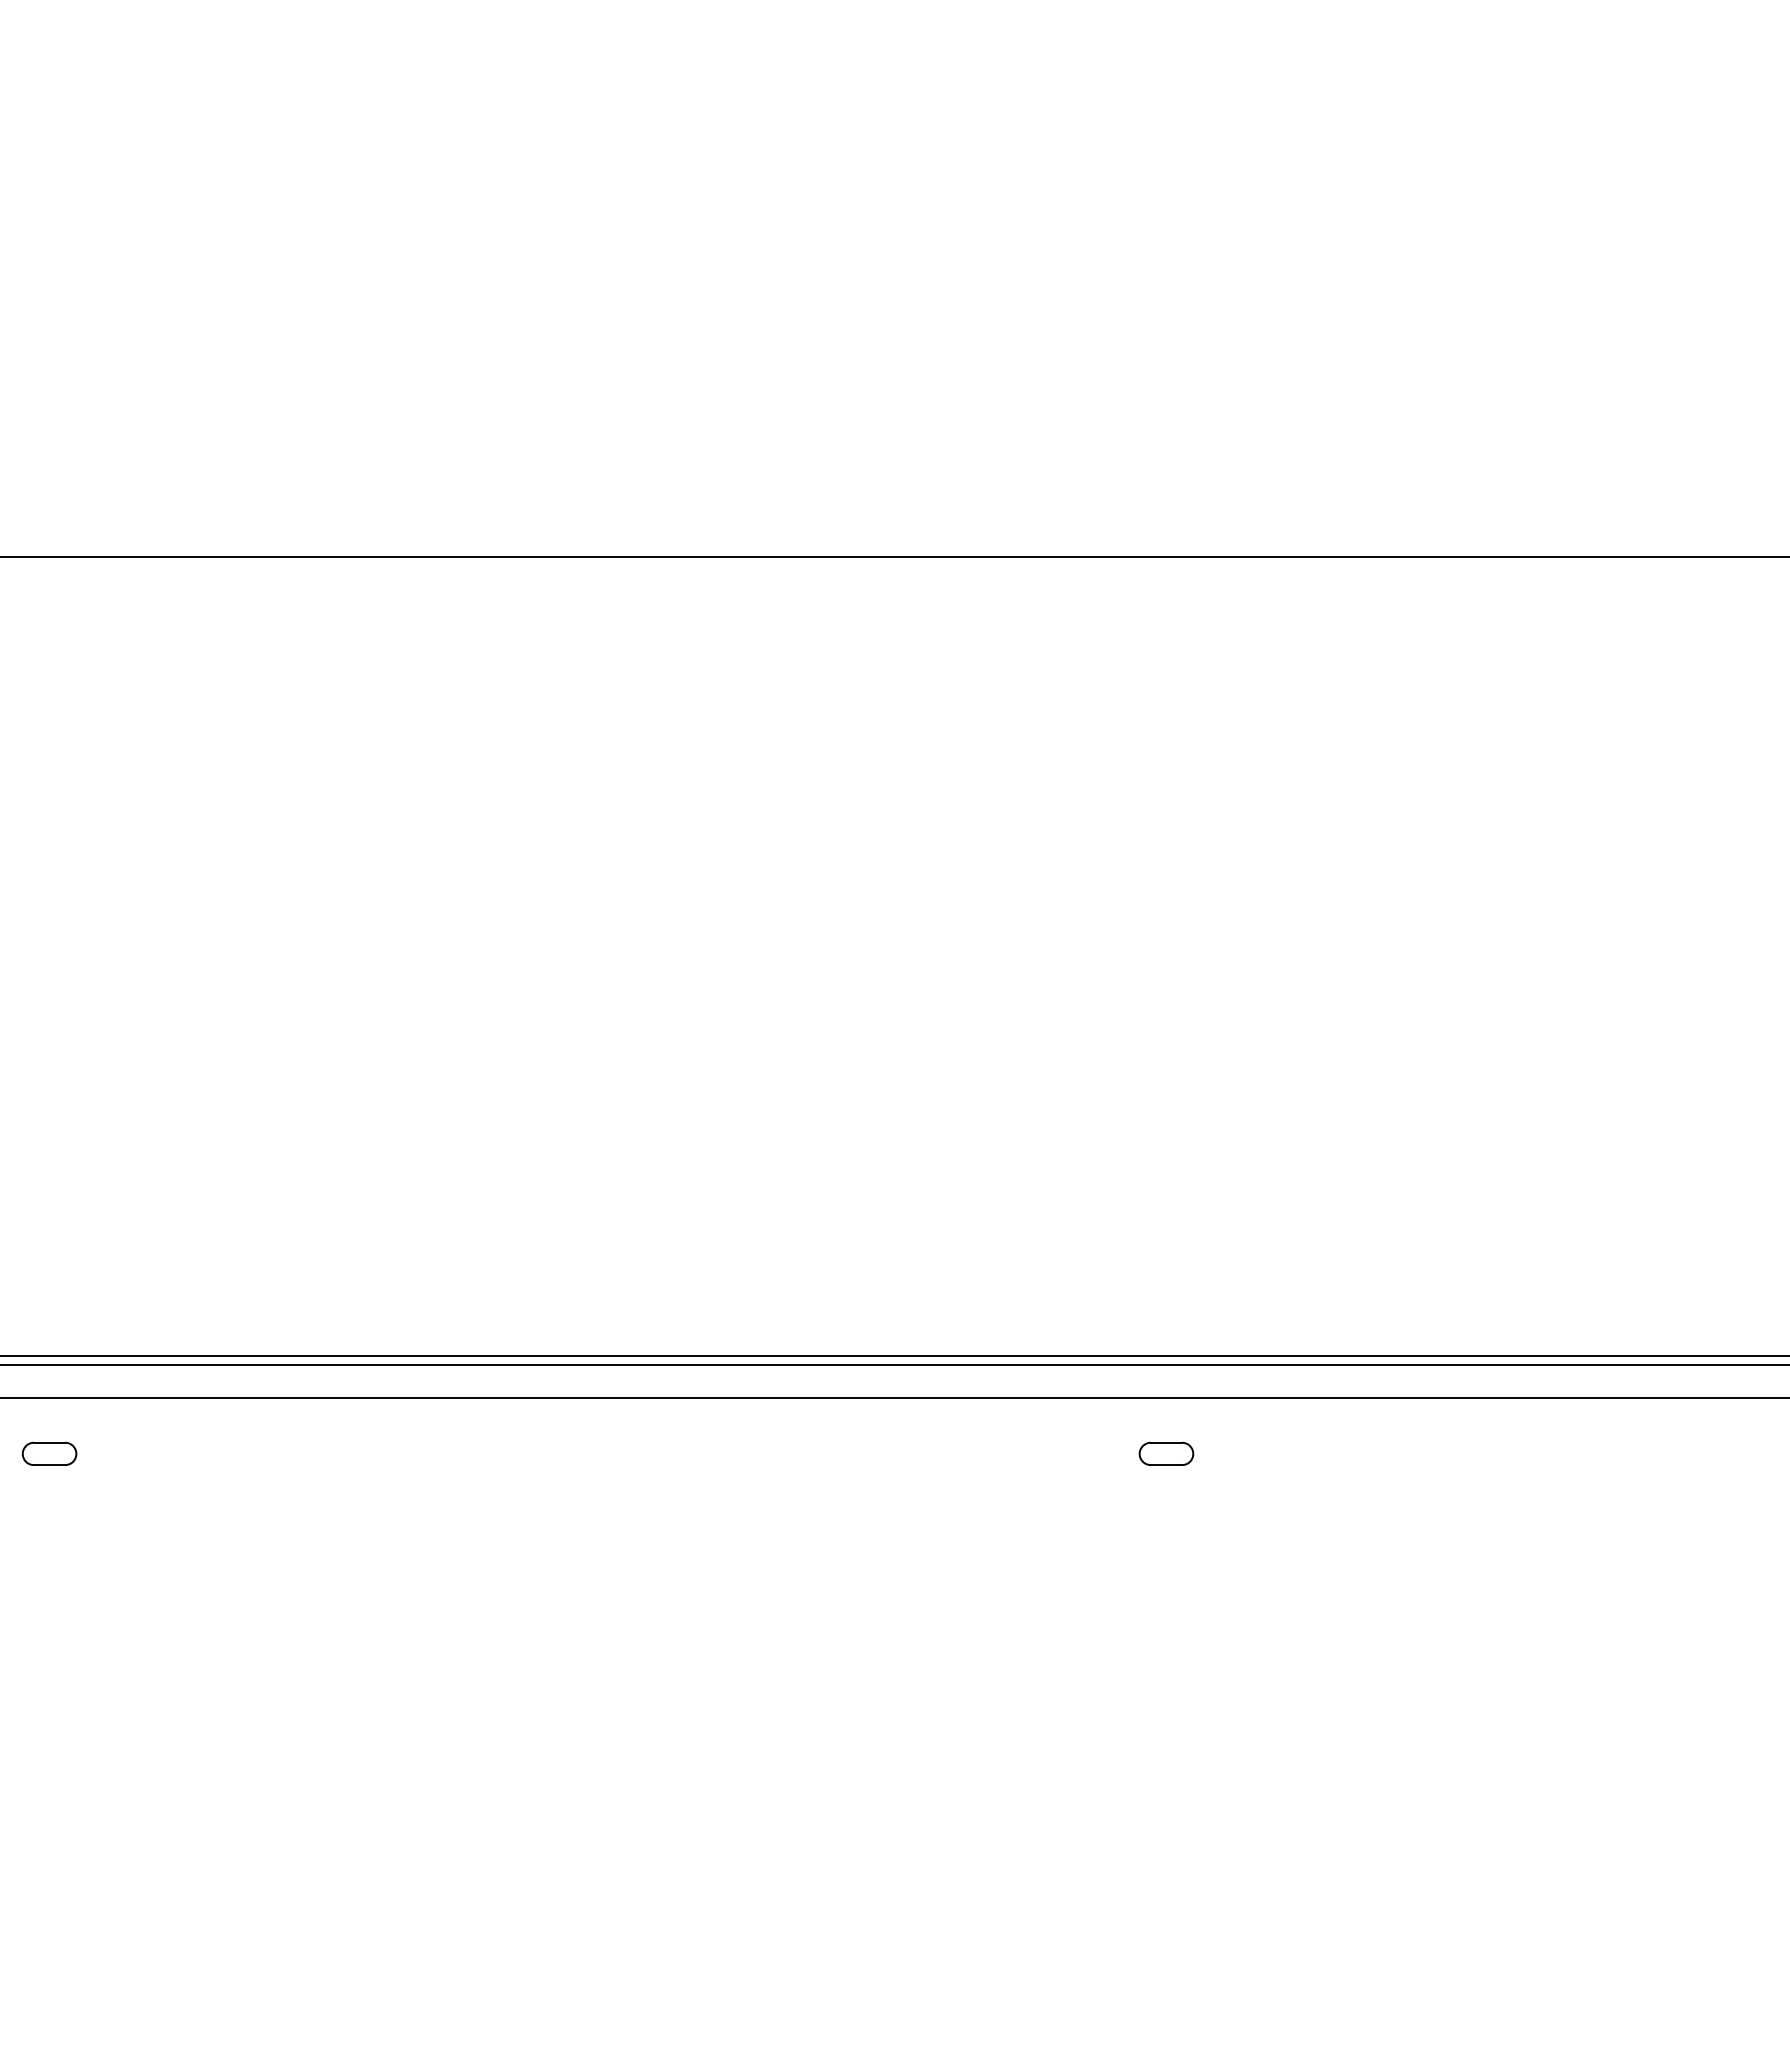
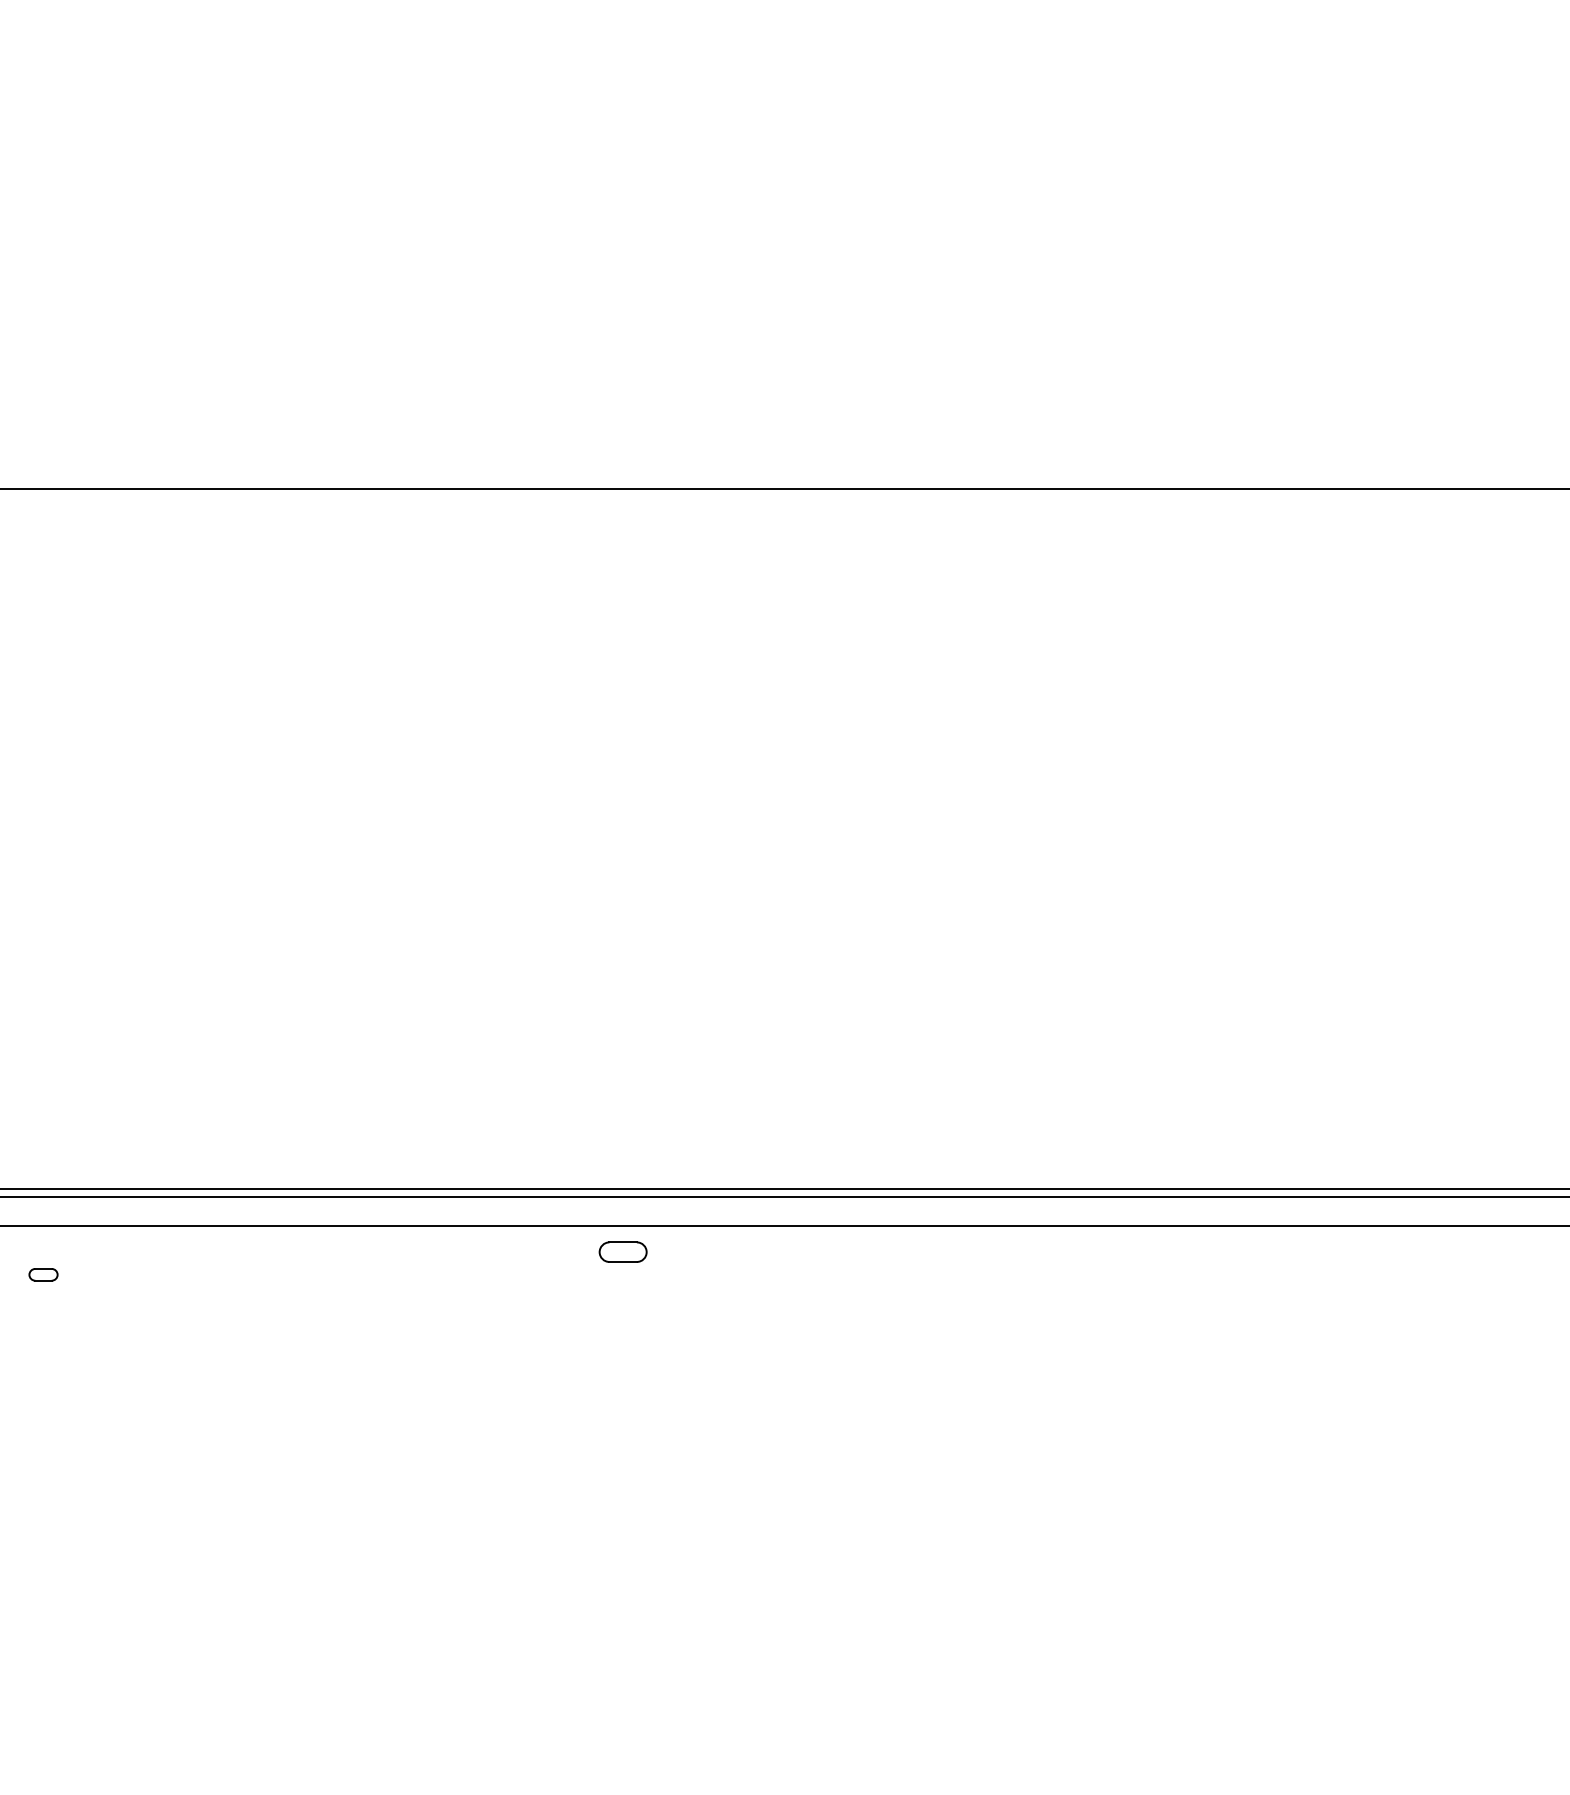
part: (49, 1453) -> (43, 1274), size x0.6
part: (1166, 1453) -> (623, 1251), moved

